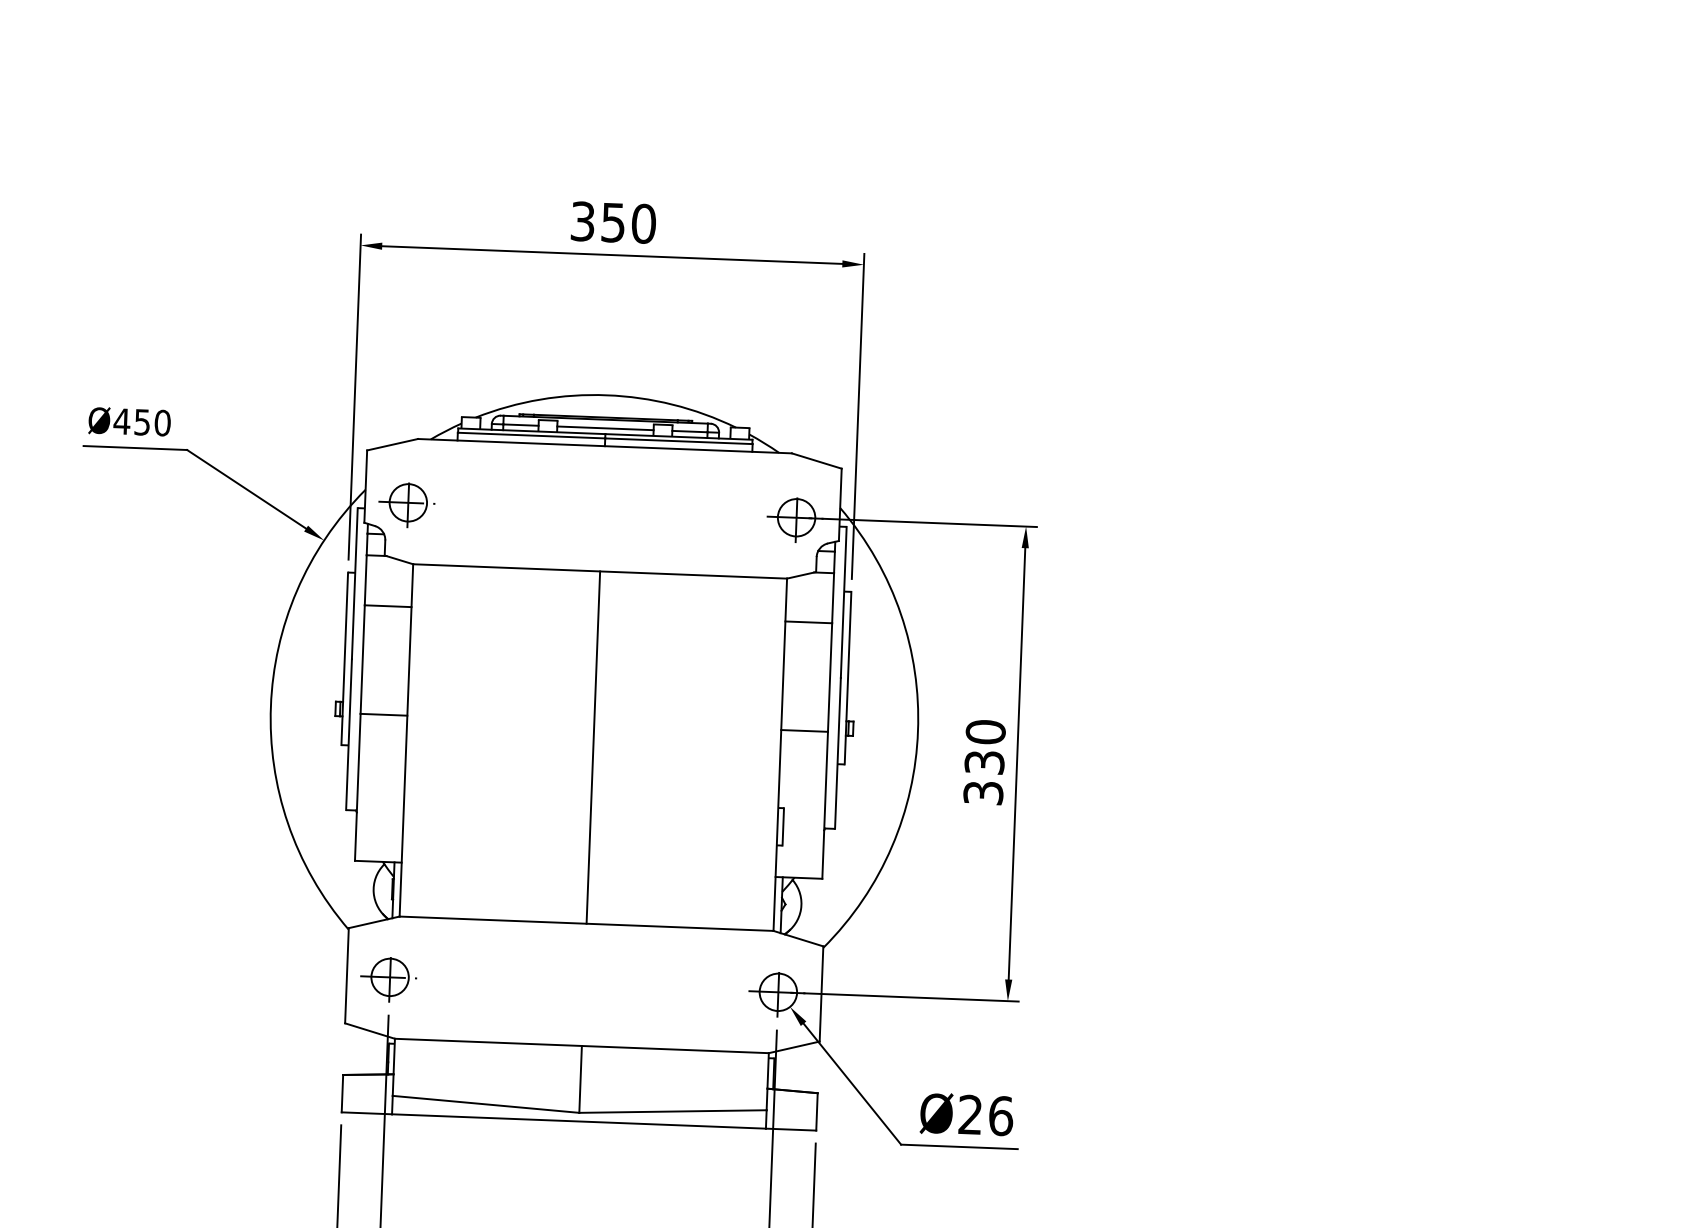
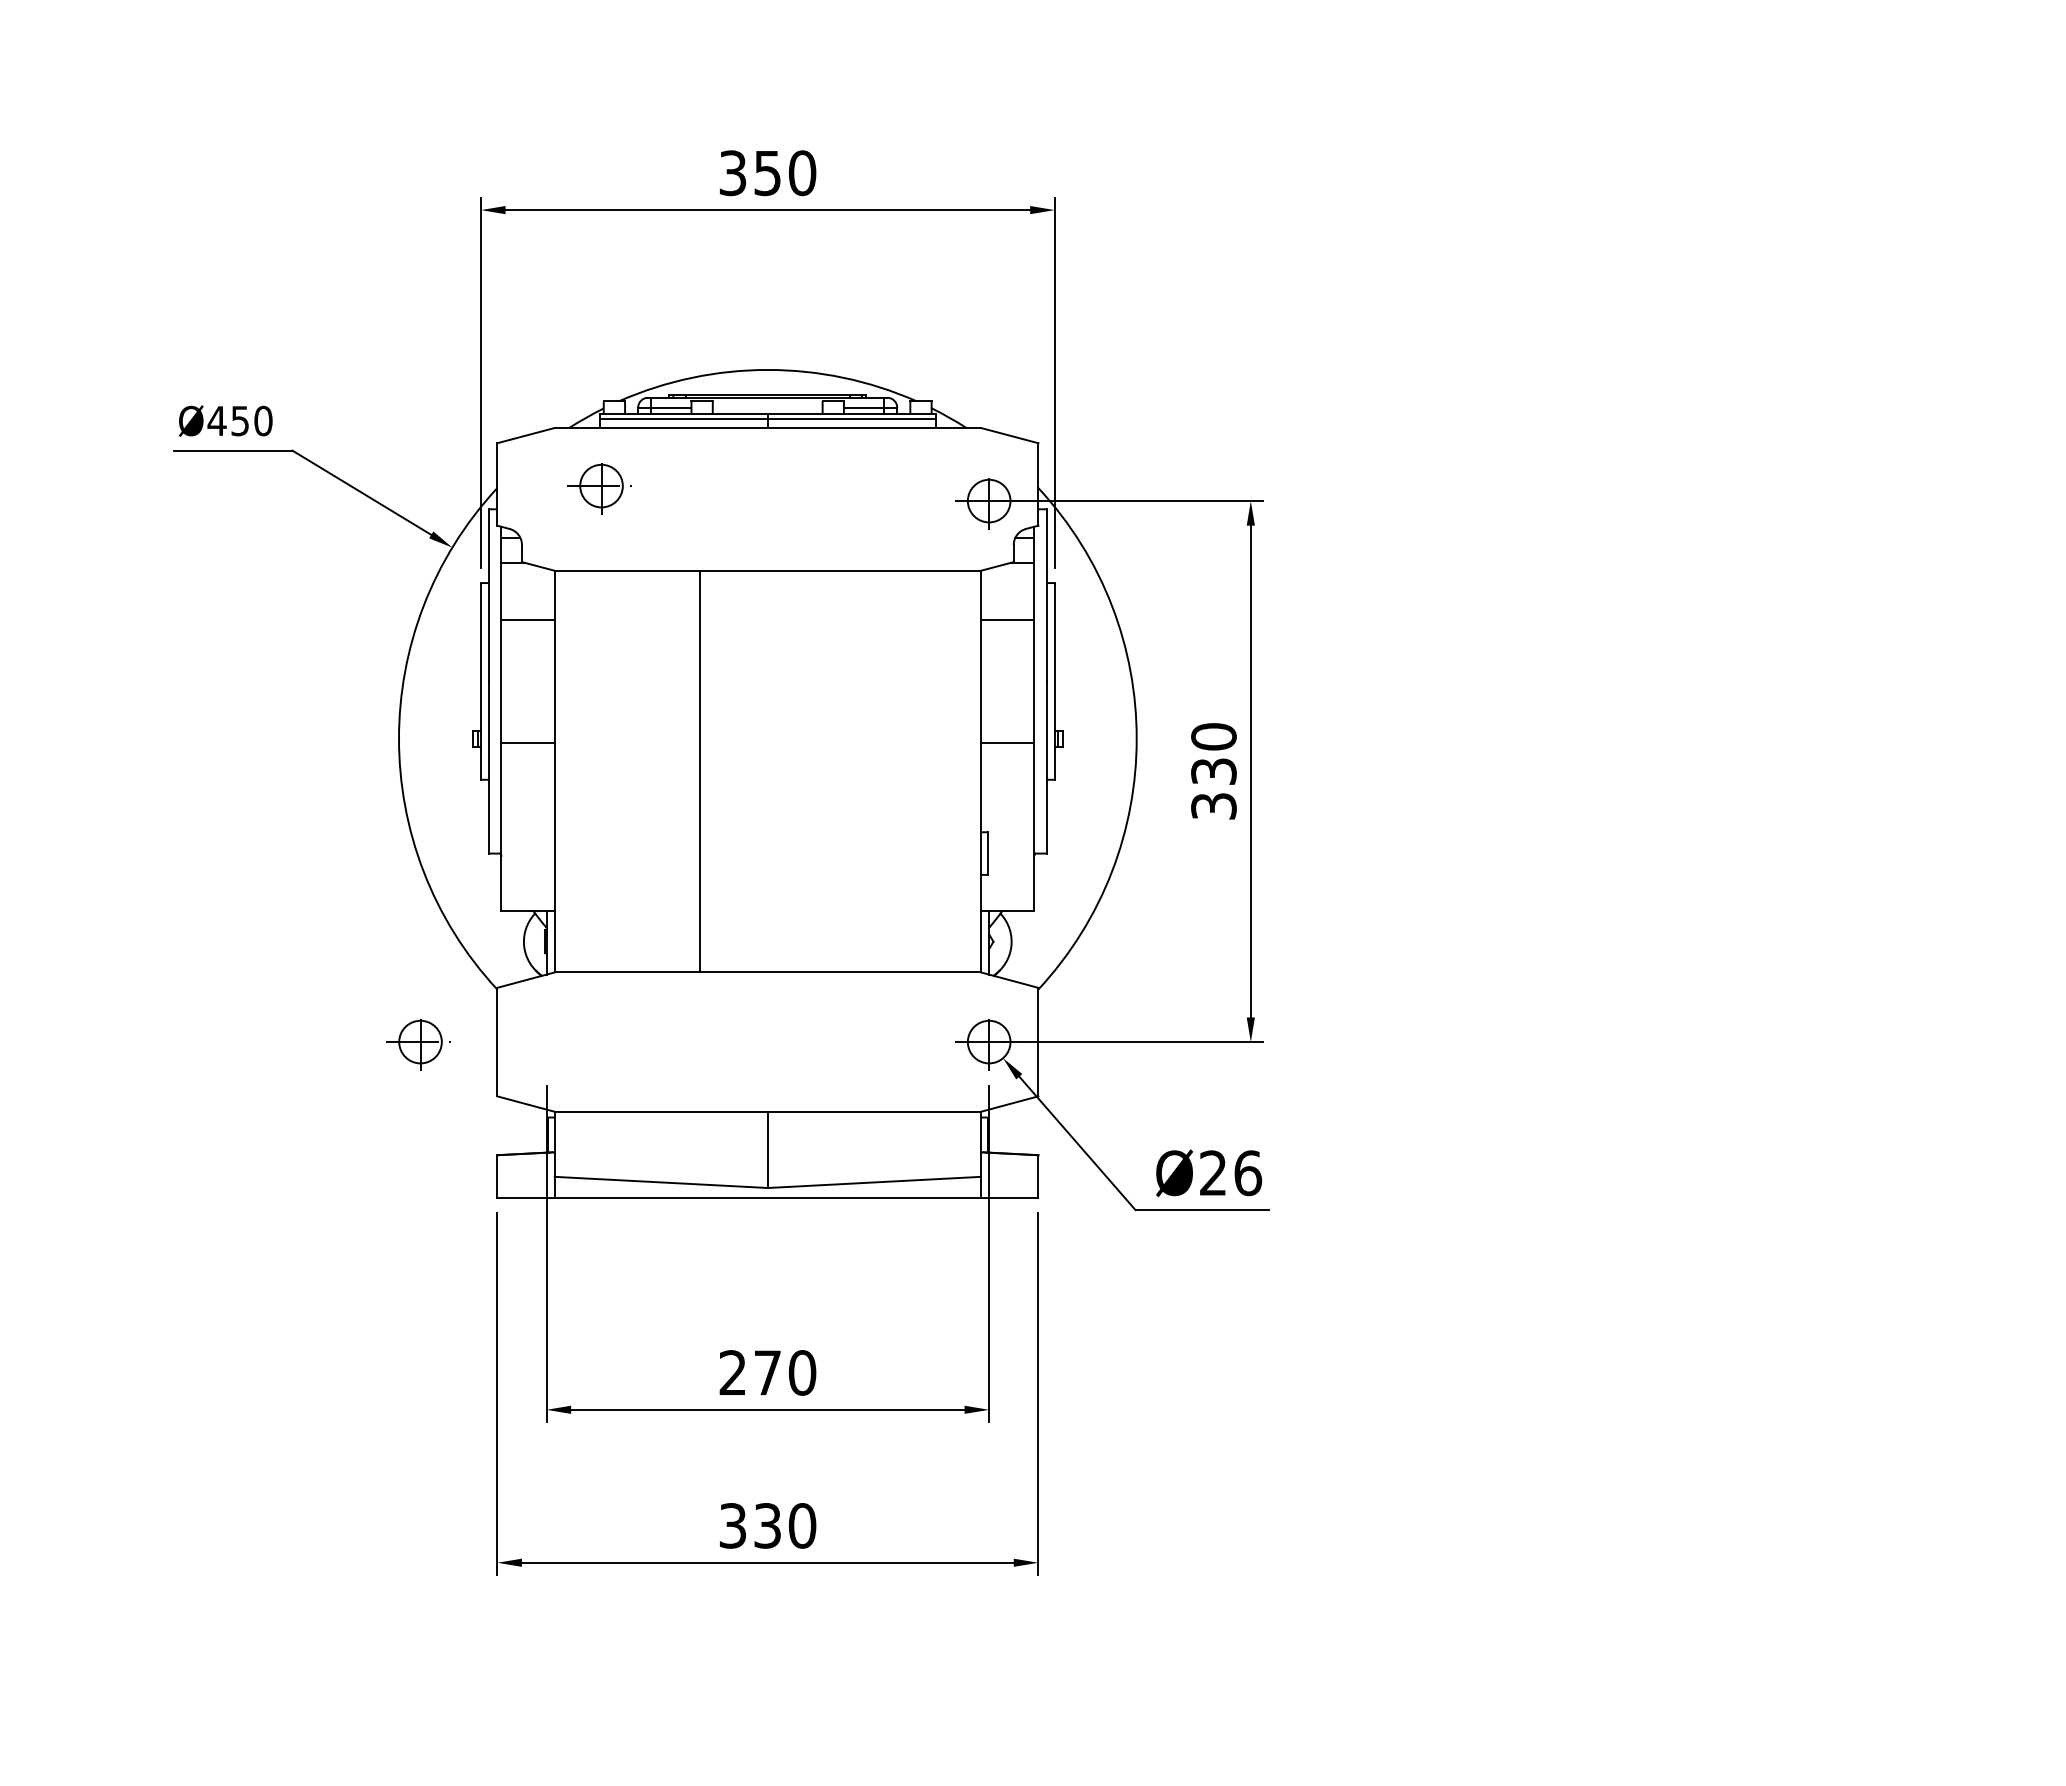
line: (605, 428) -> (767, 407), removed
part: (406, 504) -> (599, 488), moved
line: (593, 747) -> (699, 771), moved
part: (388, 979) -> (418, 1044), moved

